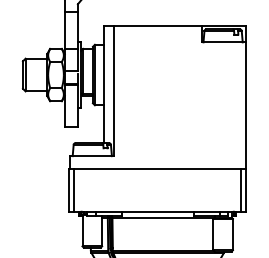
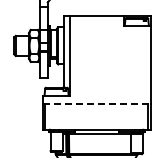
line: (158, 168) -> (97, 103), solid -> dashed

